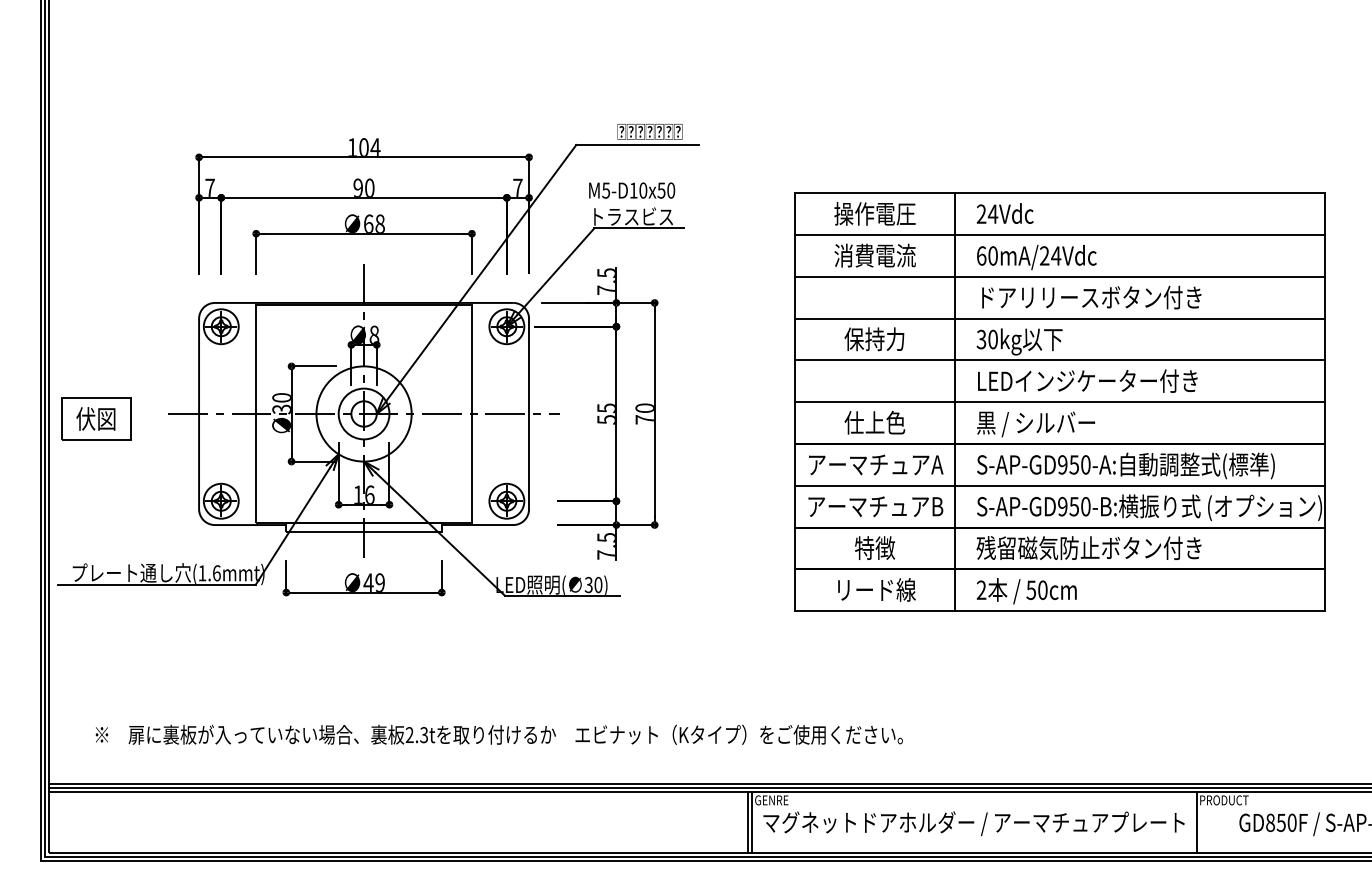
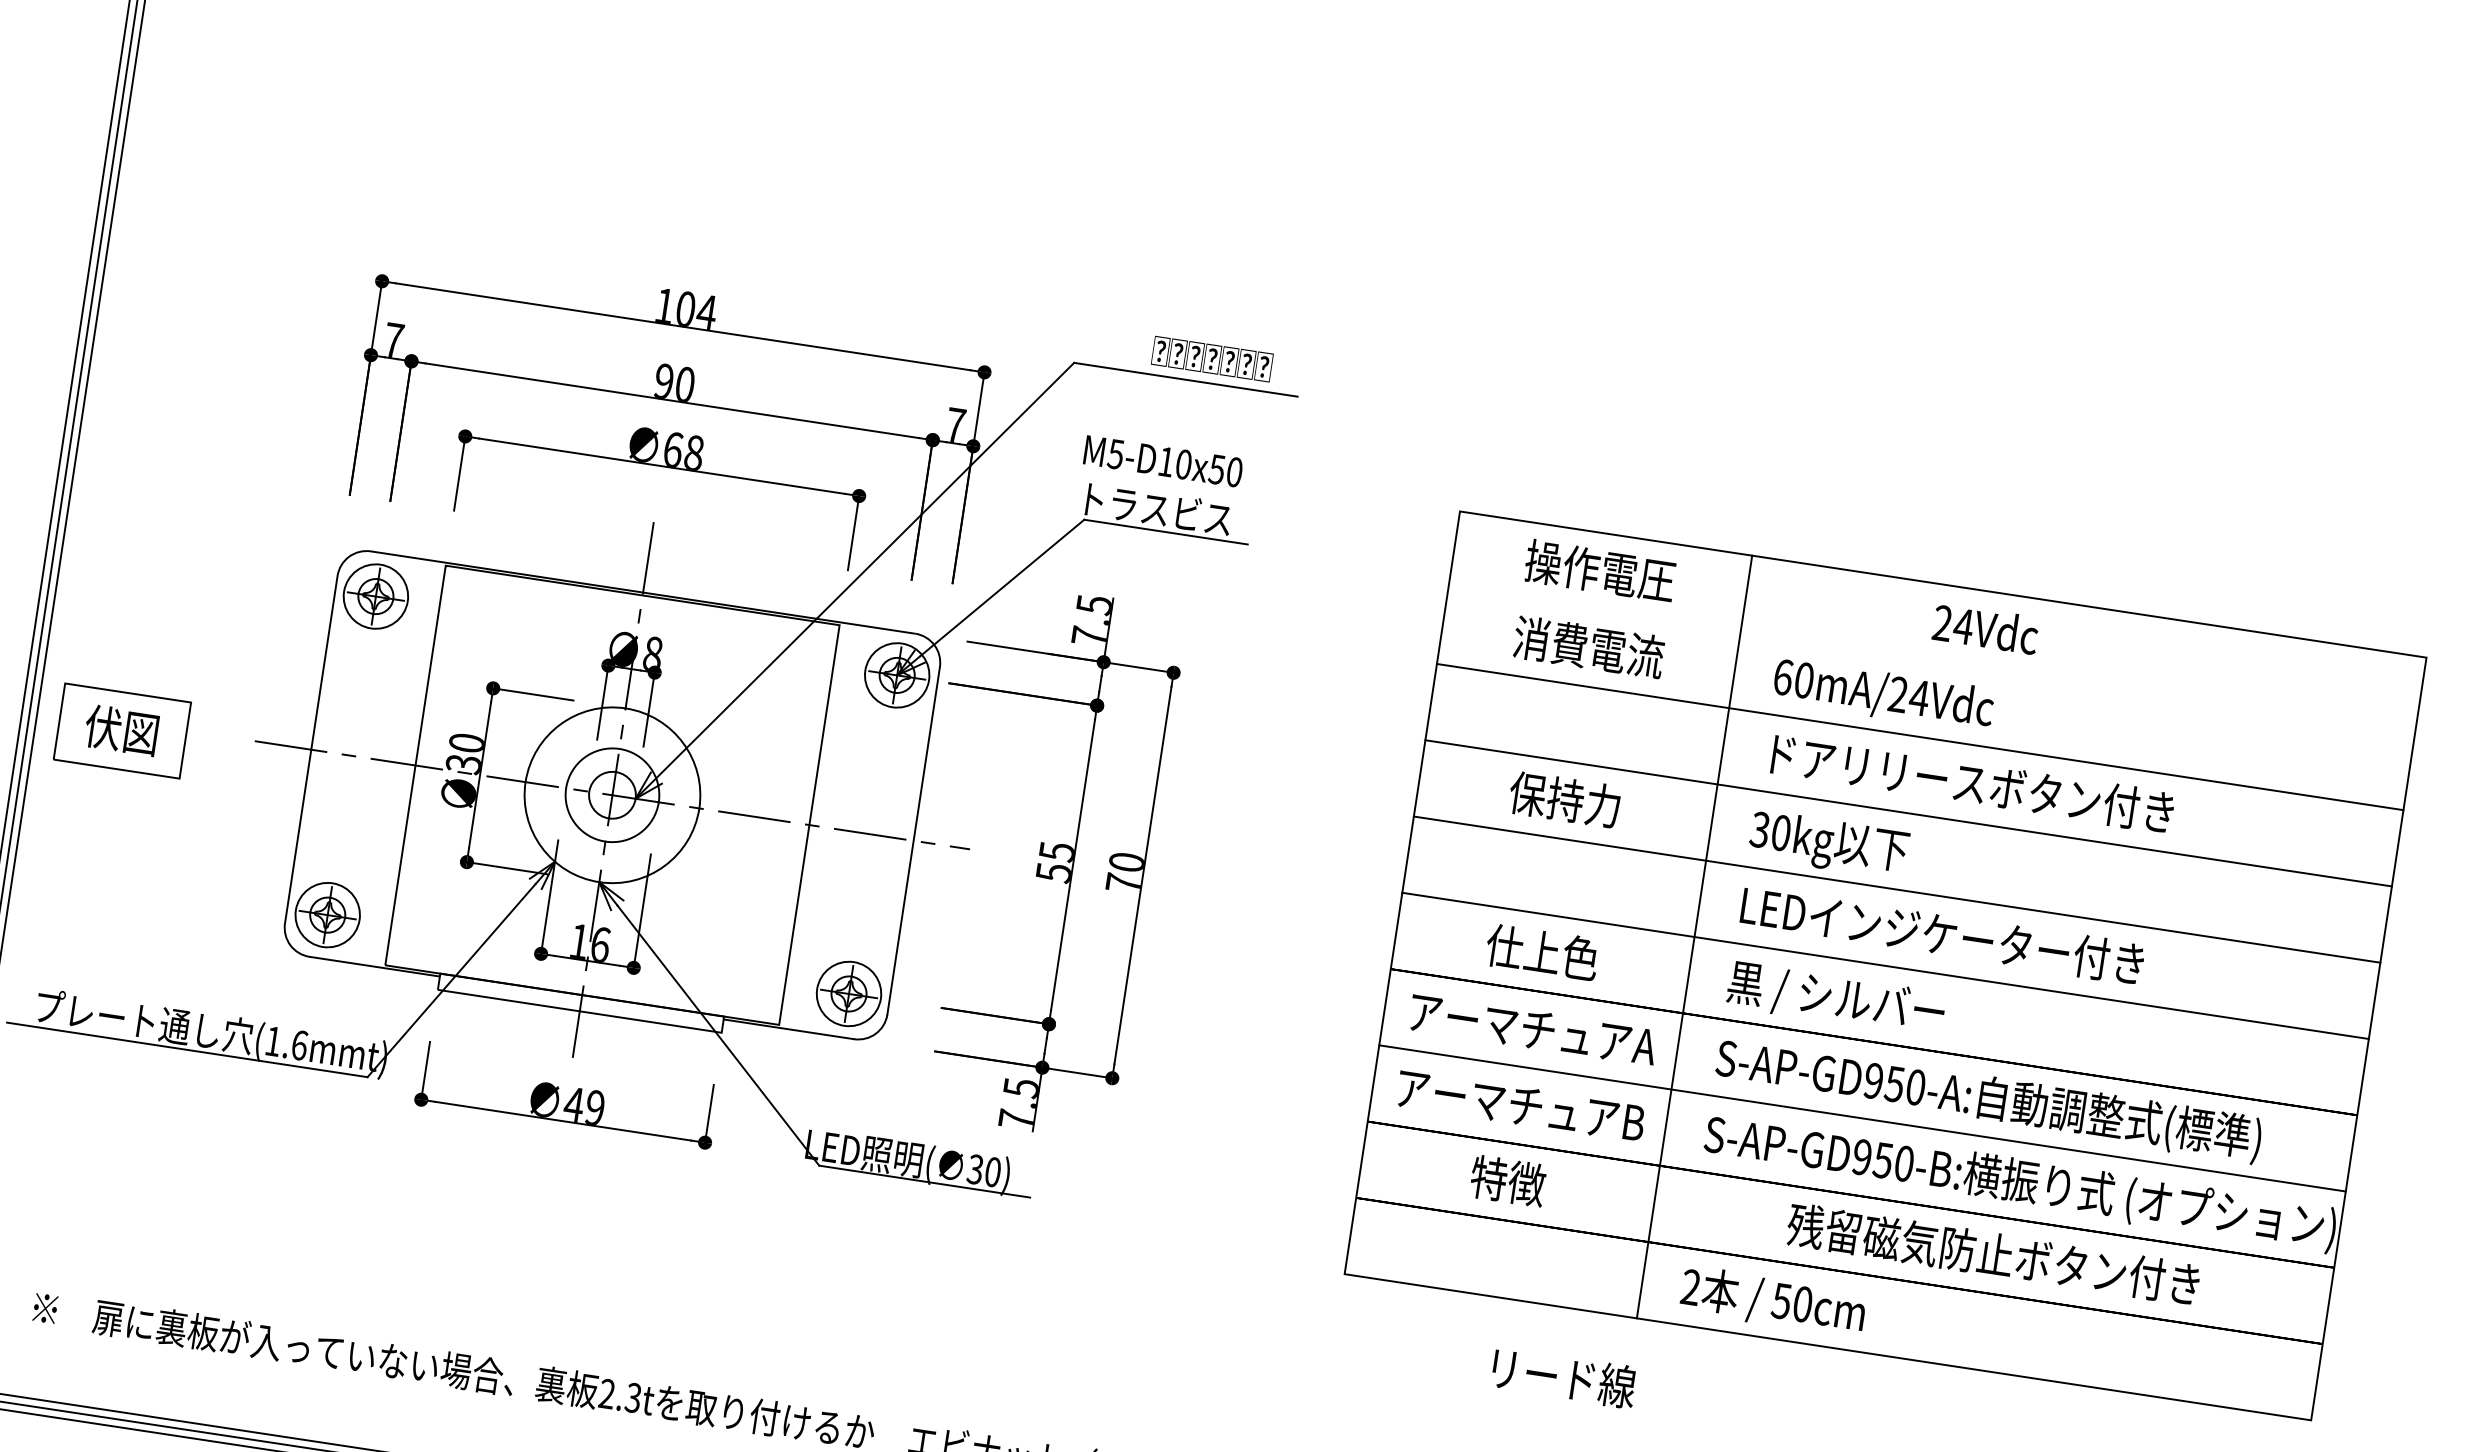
text: (1004, 213) -> (1984, 628), moved
line: (1059, 235) -> (1931, 661), removed
text: (1088, 547) -> (1992, 1253), moved
text: (876, 589) -> (1563, 1376), moved

